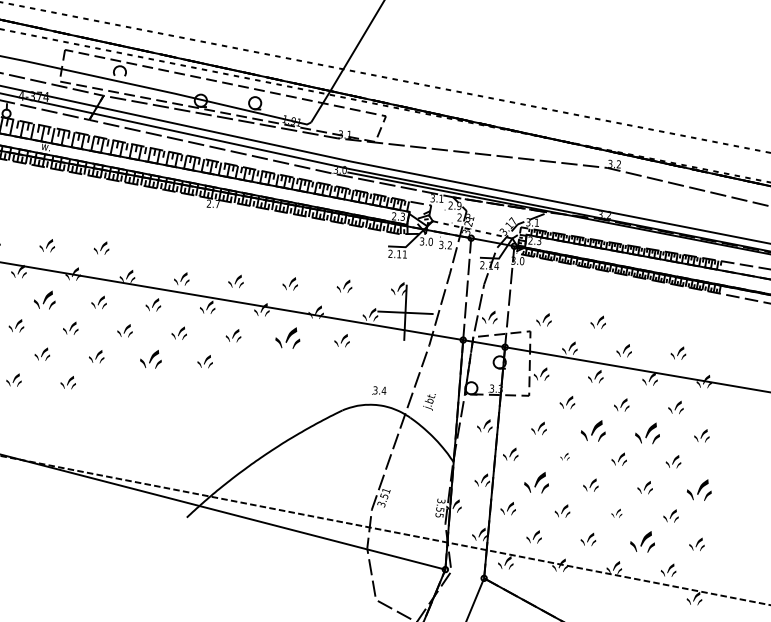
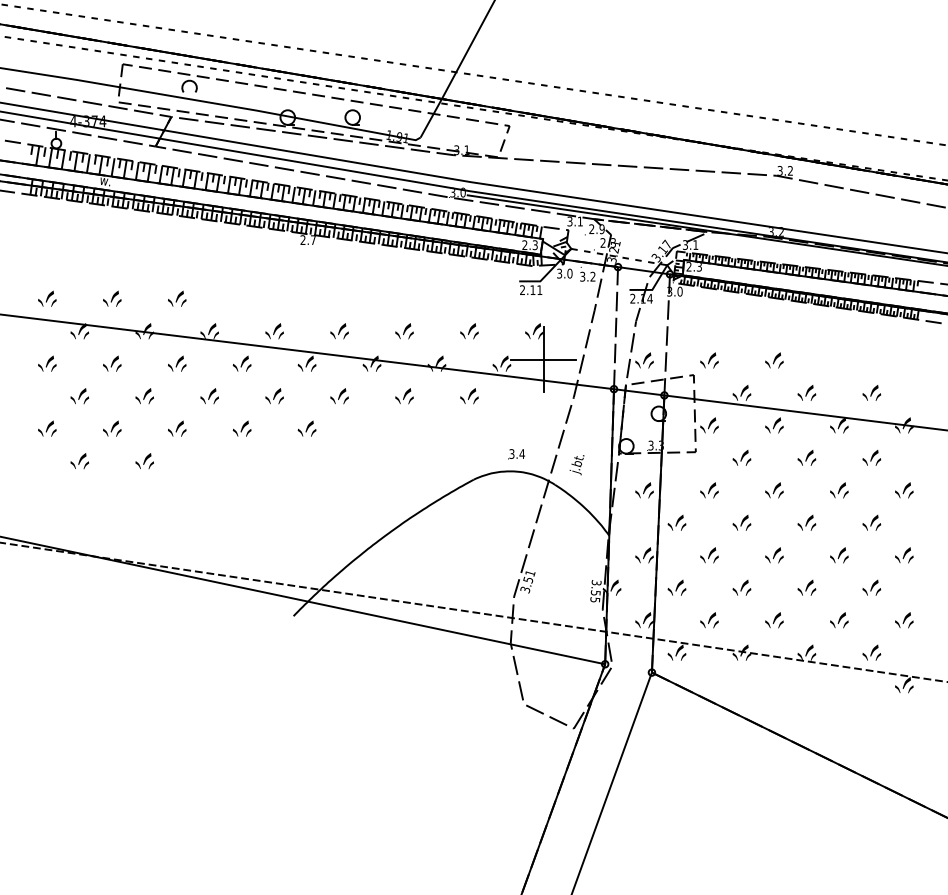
part: (45, 299) -> (112, 363), size x0.71
part: (287, 338) -> (404, 396), size x0.62
part: (150, 358) -> (241, 428), size x0.71
part: (593, 430) -> (774, 490), size x0.62
part: (647, 433) -> (839, 490), size x0.62
part: (564, 456) -> (741, 522), size x1.67
part: (536, 482) -> (709, 555), size x0.62
part: (699, 490) -> (904, 555), size x0.62
part: (616, 513) -> (806, 587), size x1.43
part: (642, 541) -> (839, 620), size x0.62

